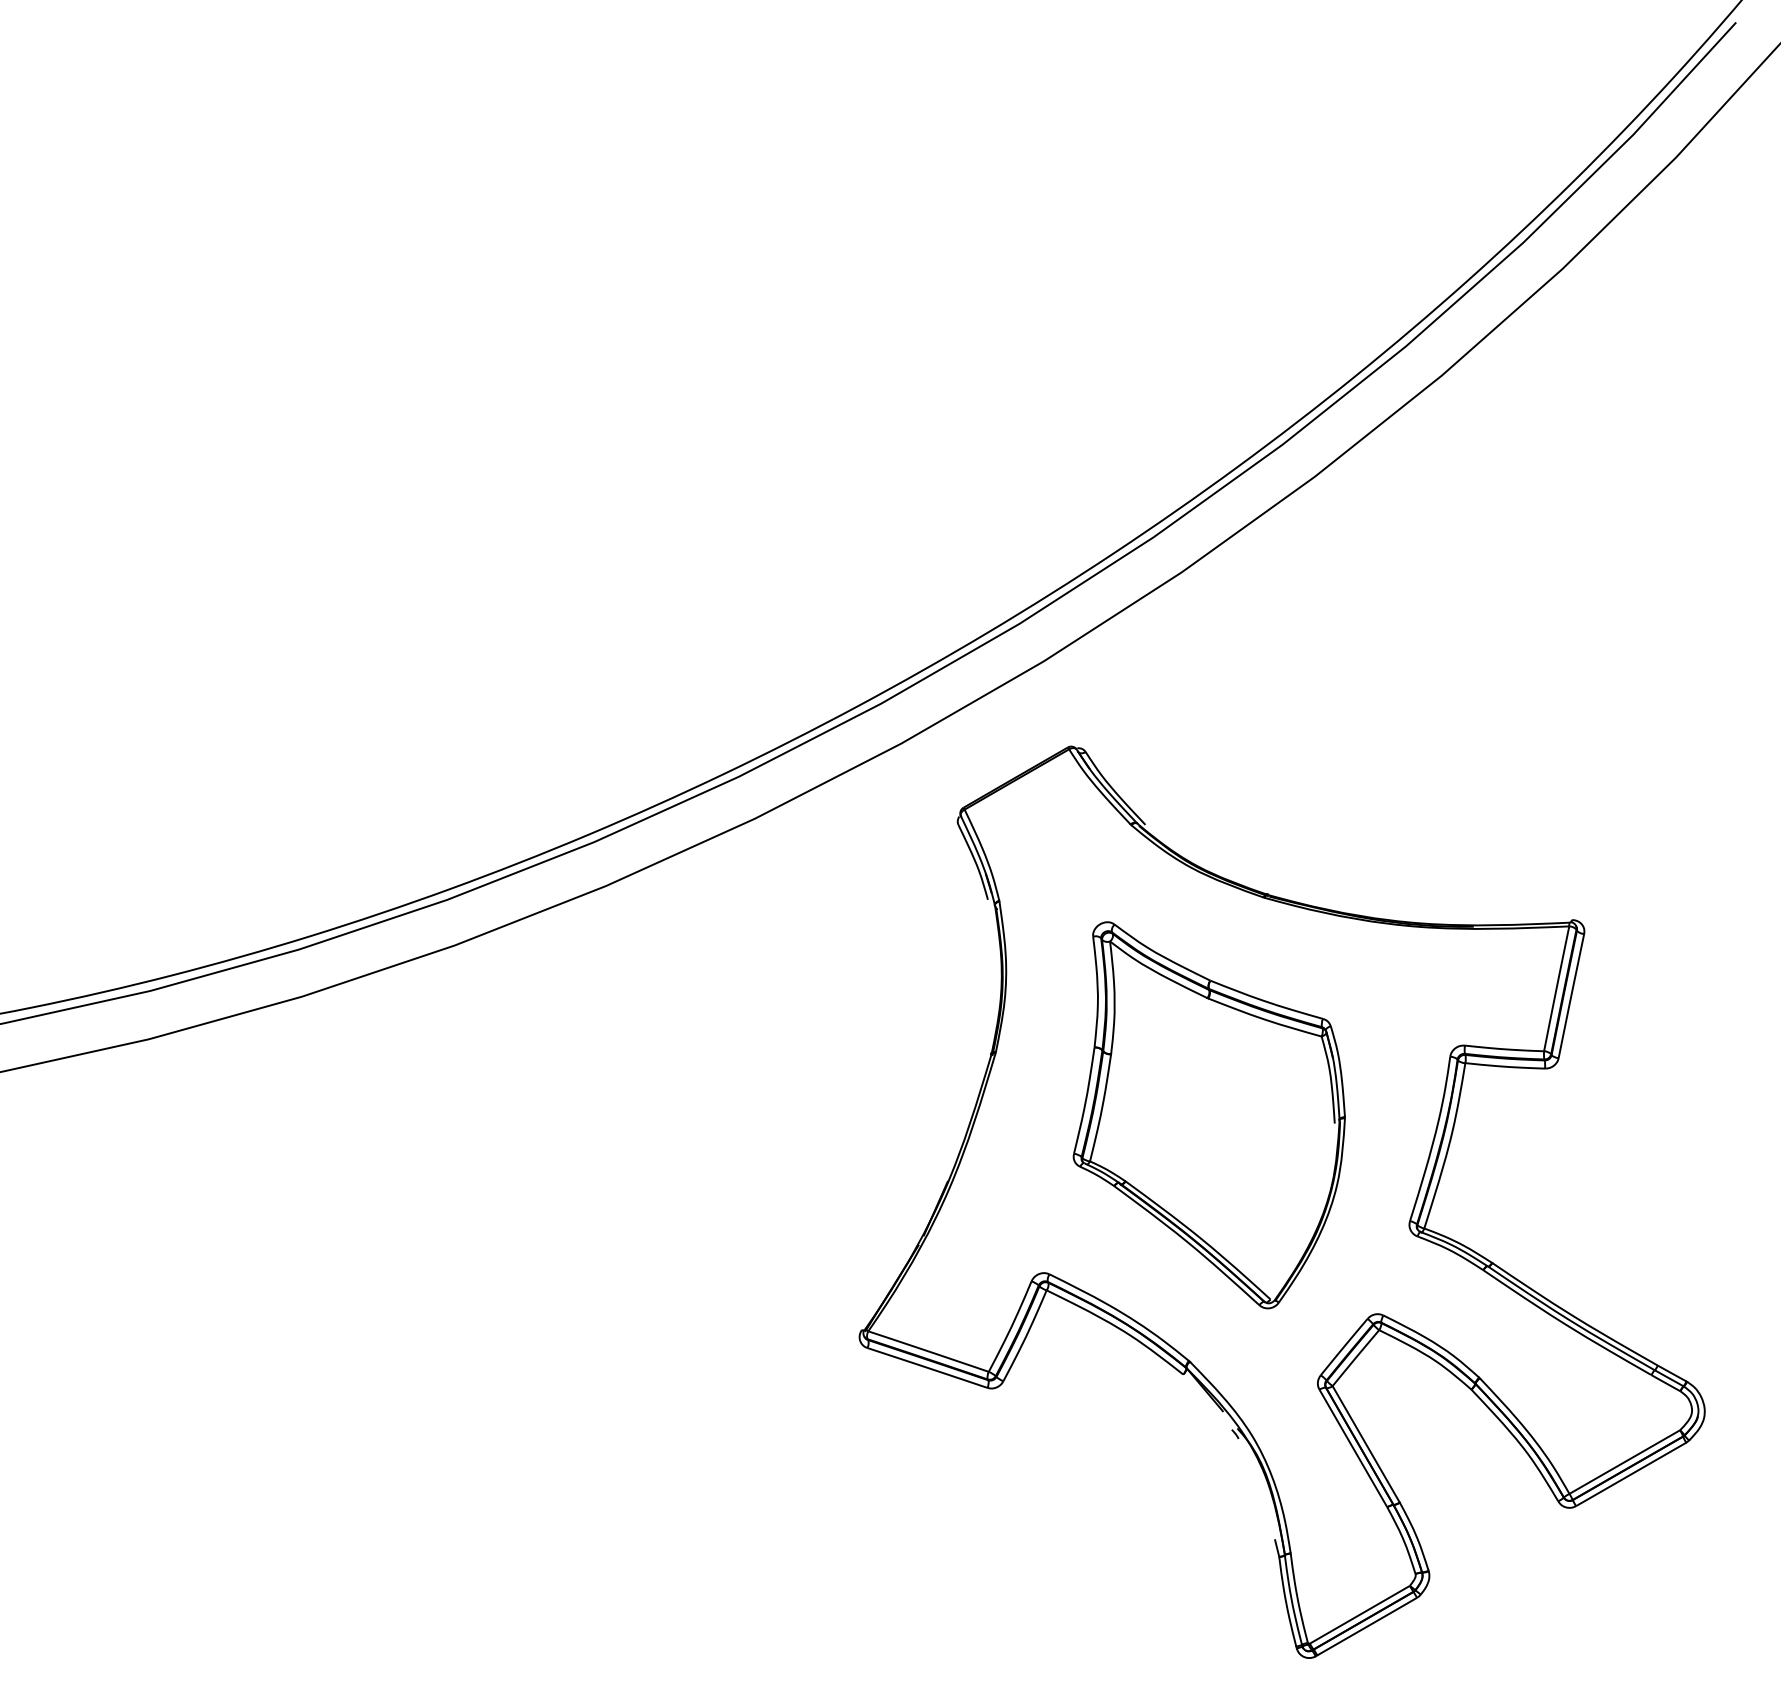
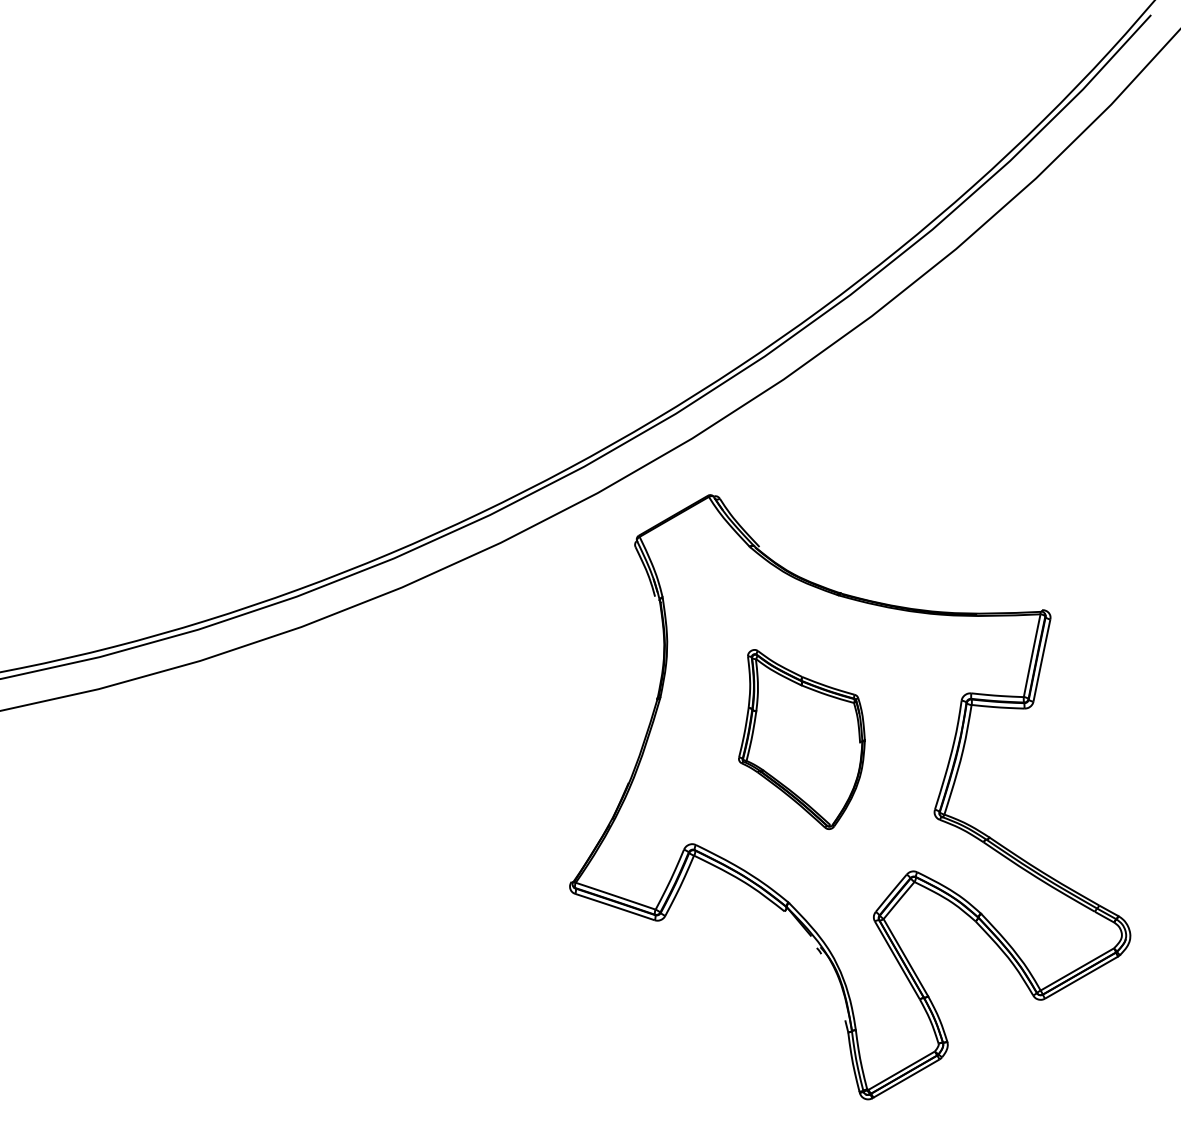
part: (1208, 1115) -> (801, 739), size x0.7

